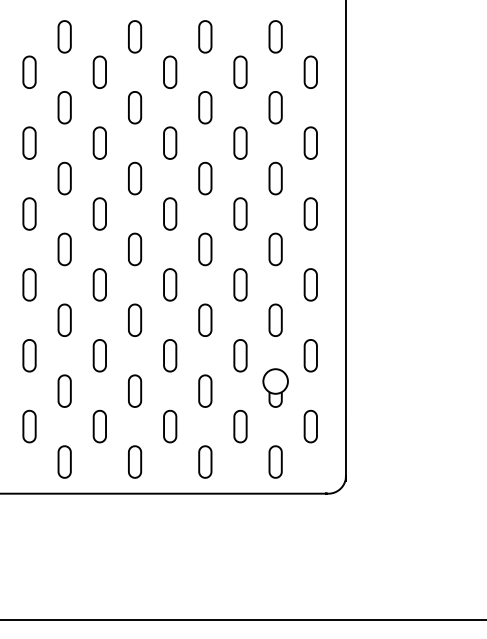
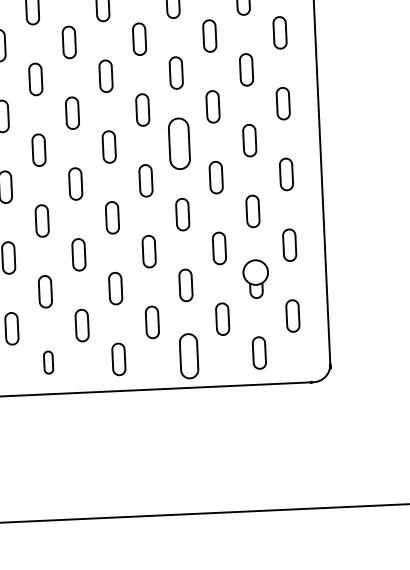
part: (205, 249) -> (179, 143), size x1.6
part: (64, 461) -> (48, 362), size x0.7
part: (205, 461) -> (189, 355), size x1.4

